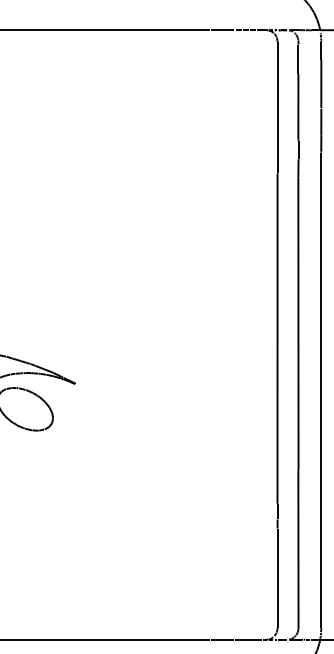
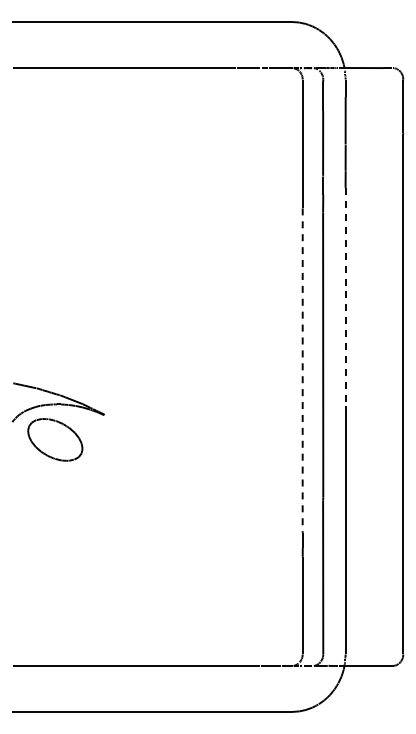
line: (321, 263) -> (345, 296), solid -> dashed
line: (277, 338) -> (302, 370), solid -> dashed

